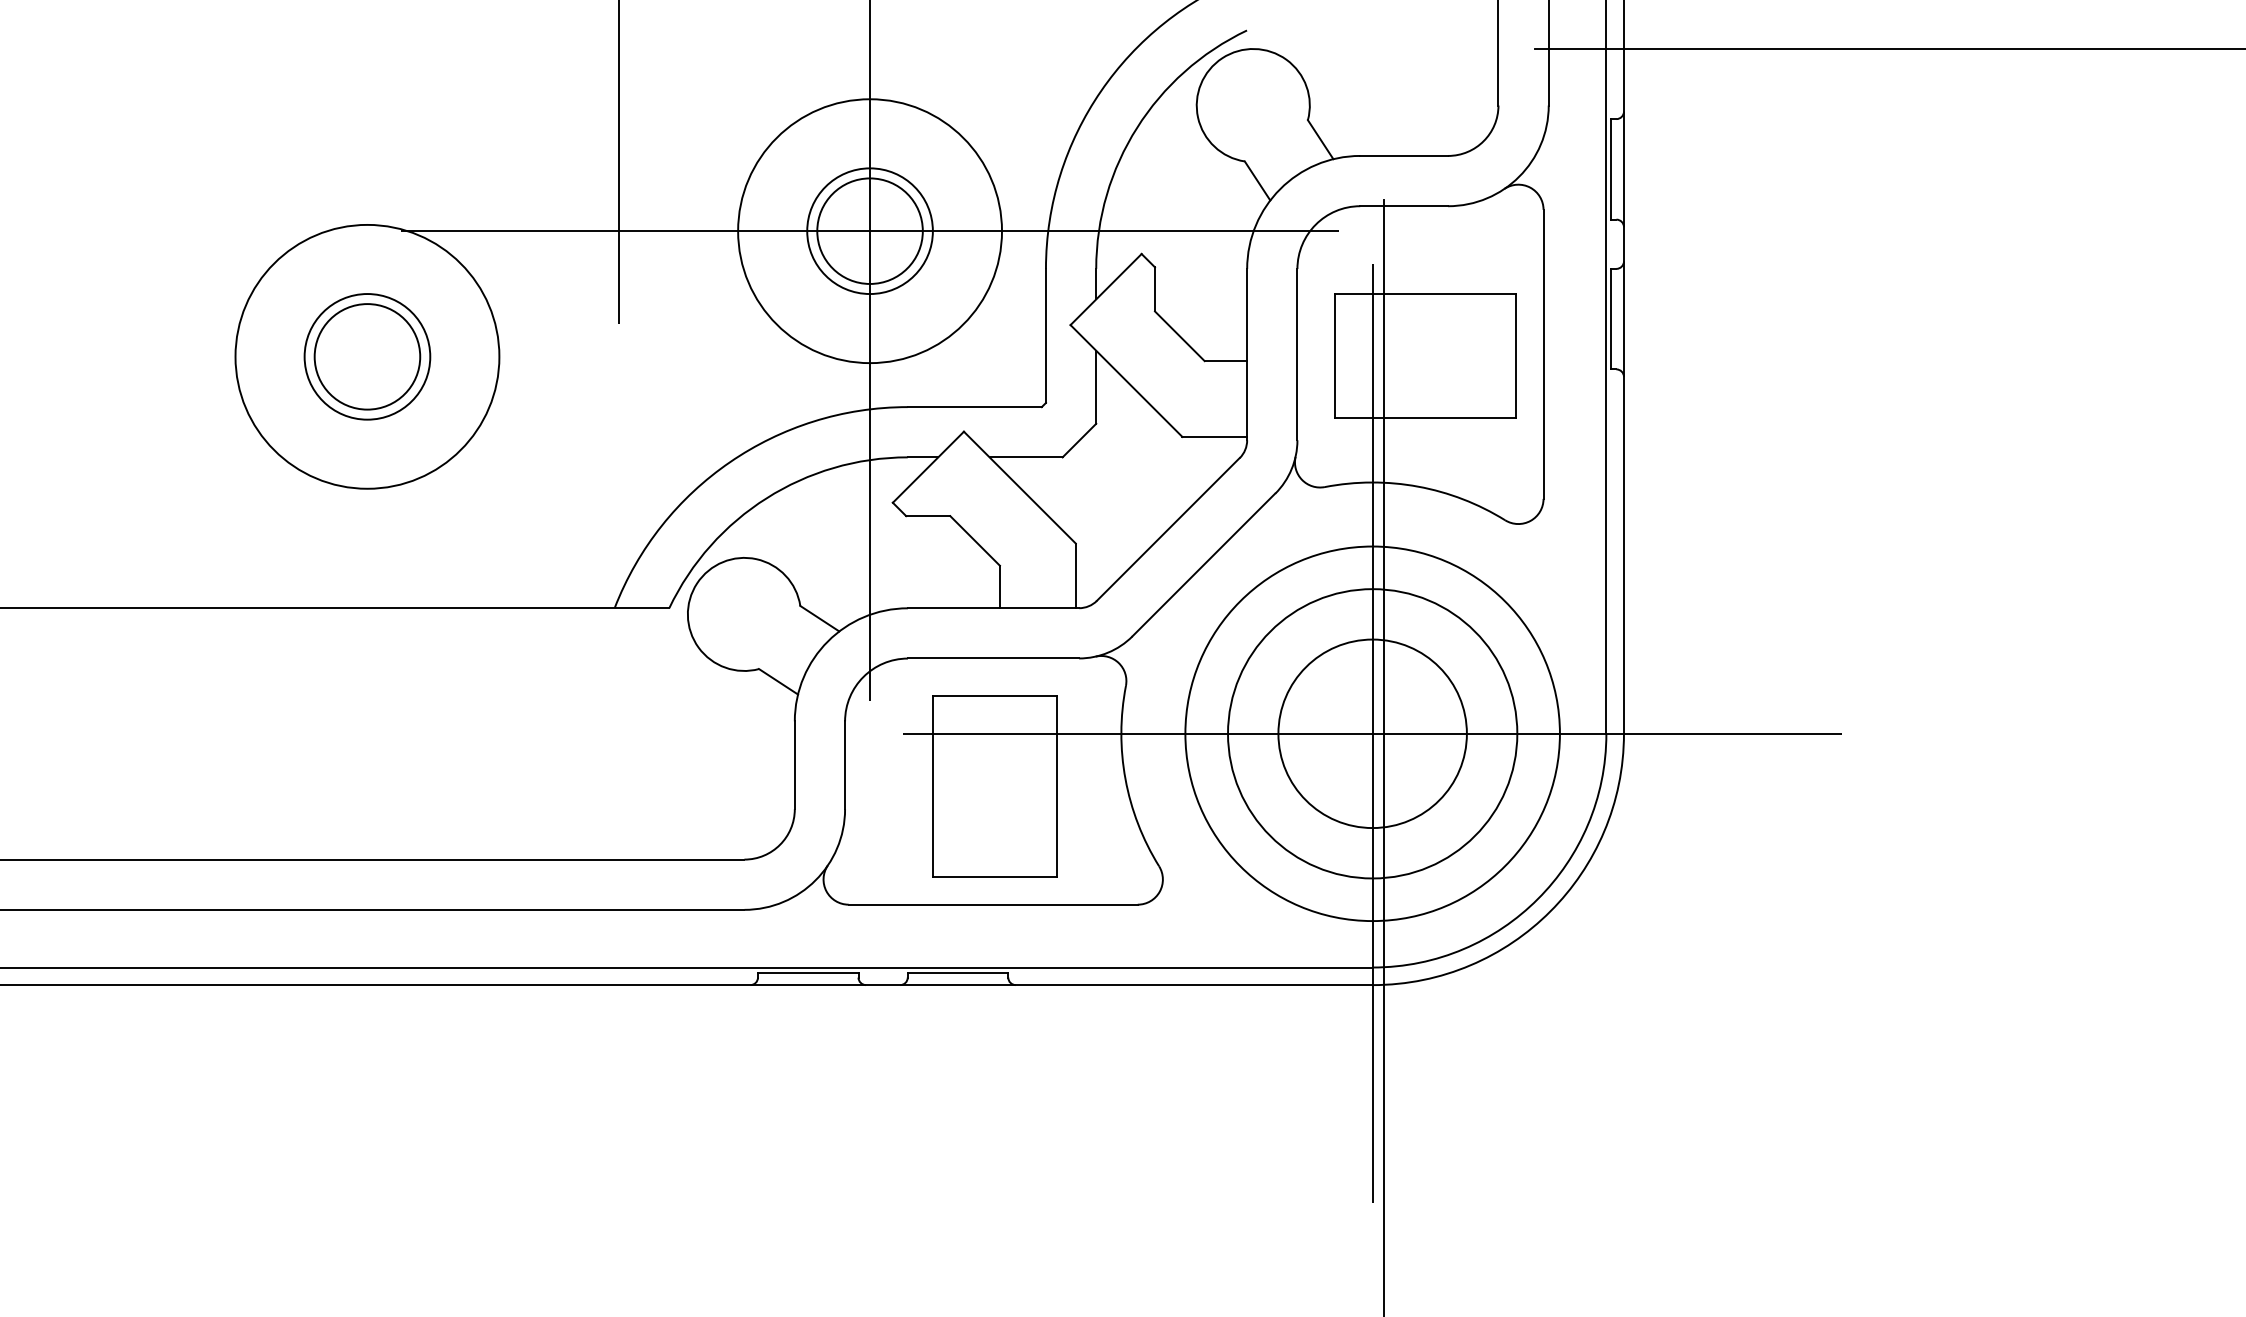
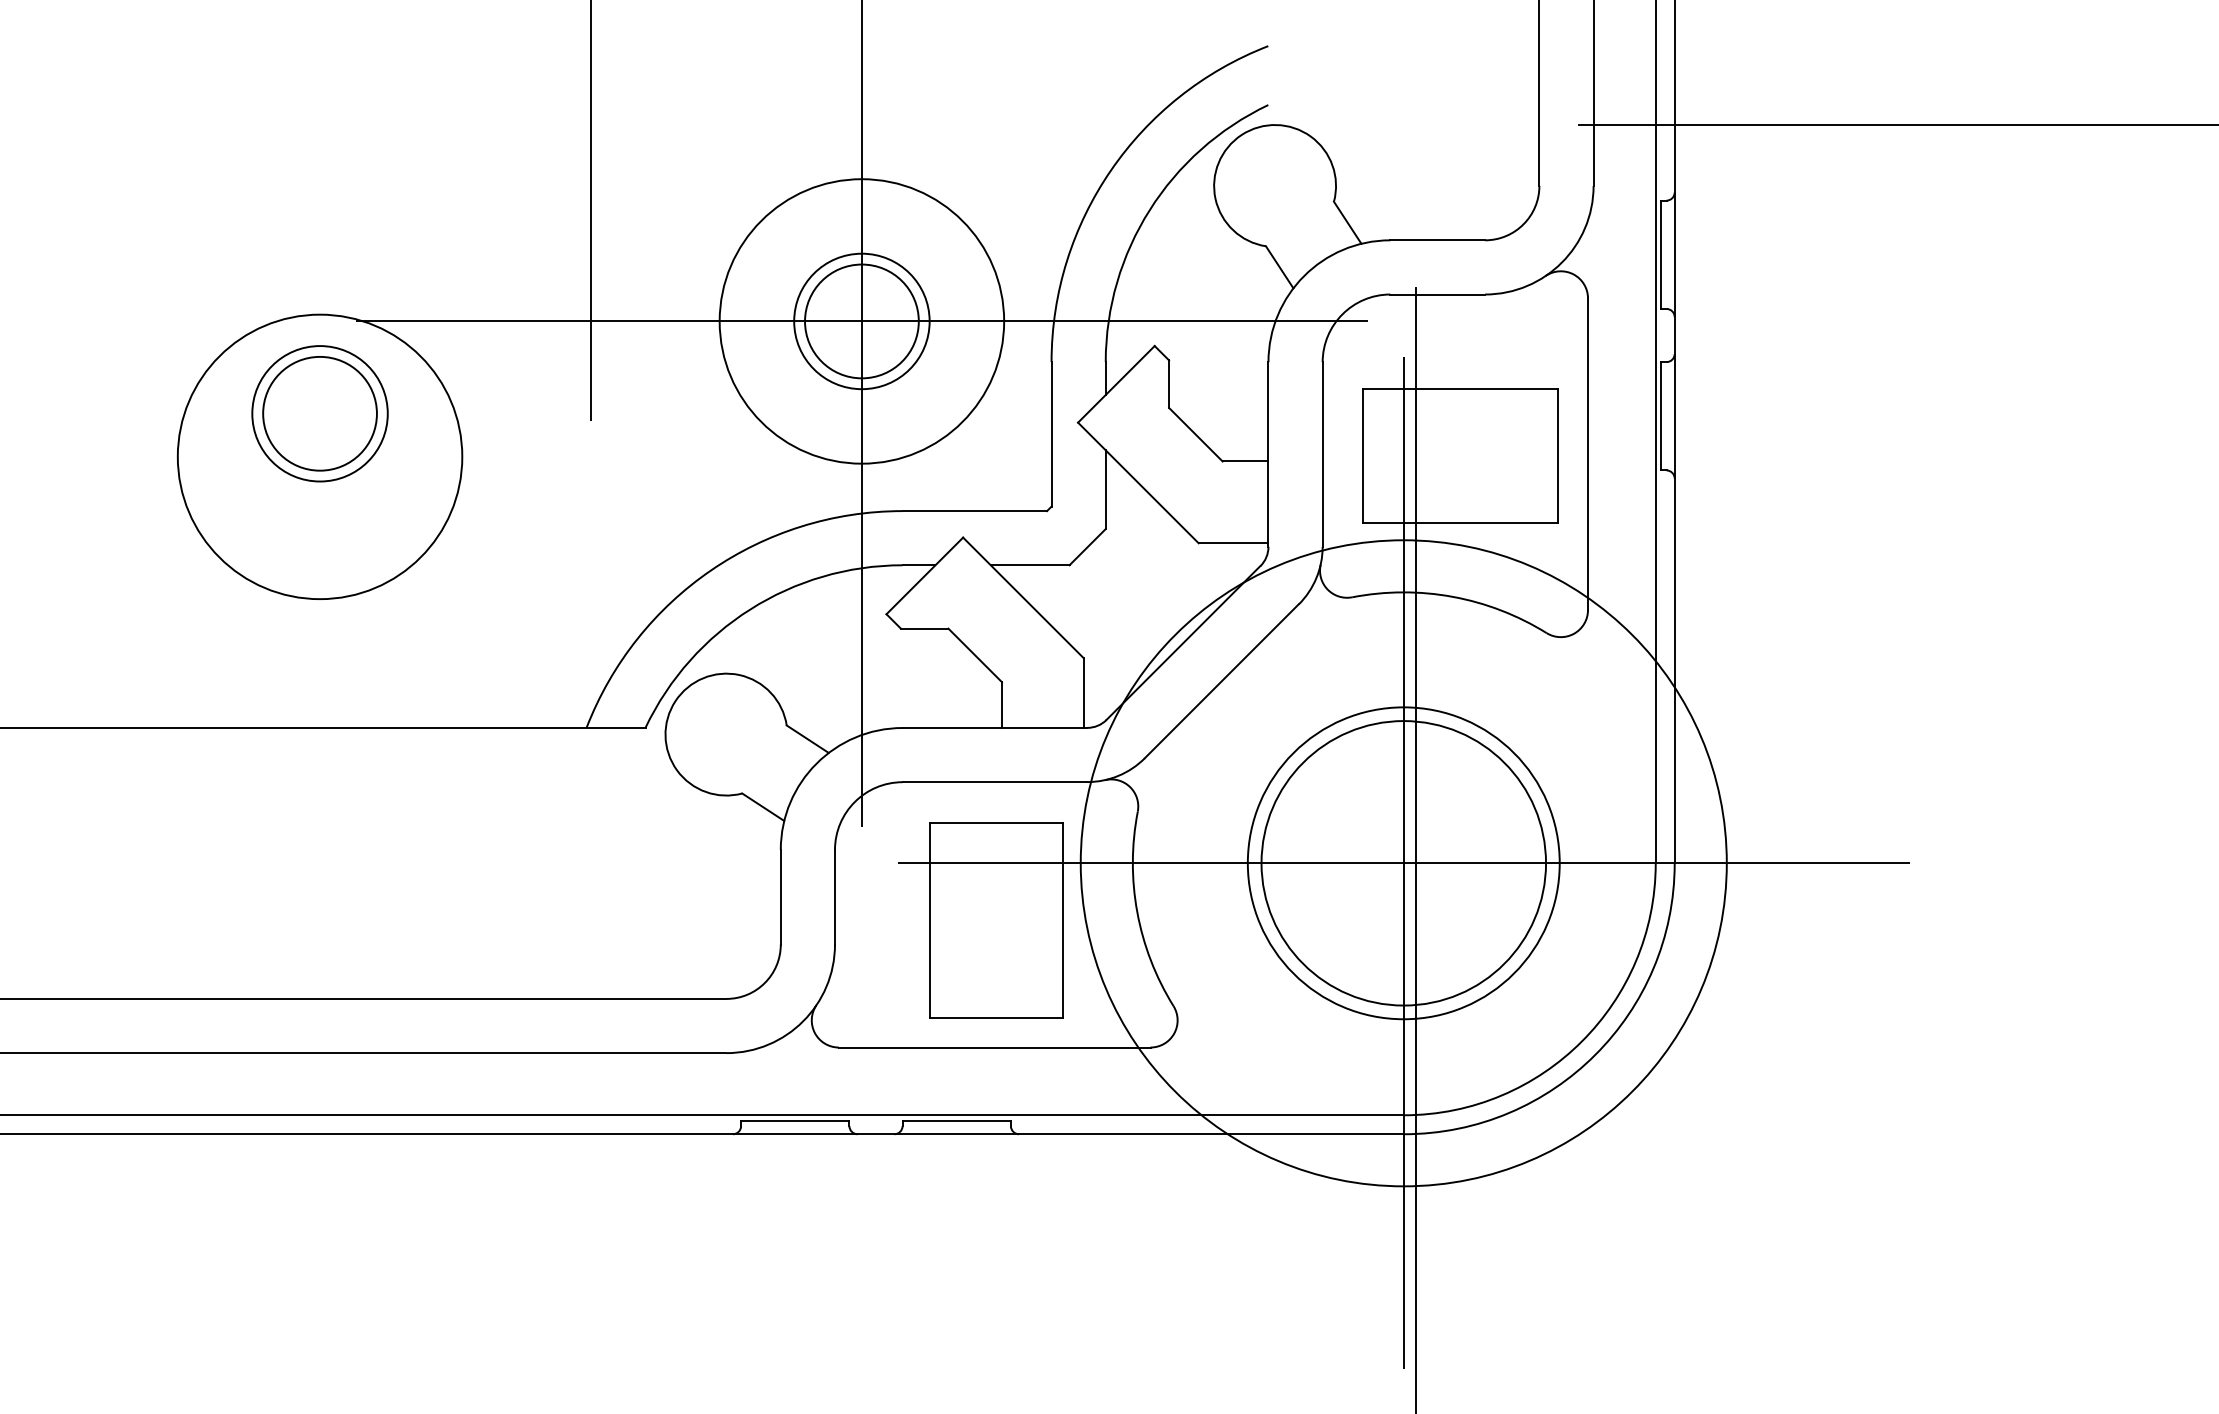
part: (367, 356) -> (320, 413), moved
circle: (1372, 733) -> (1403, 862), size x1.4
circle: (1372, 733) -> (1403, 862), size x1.6

